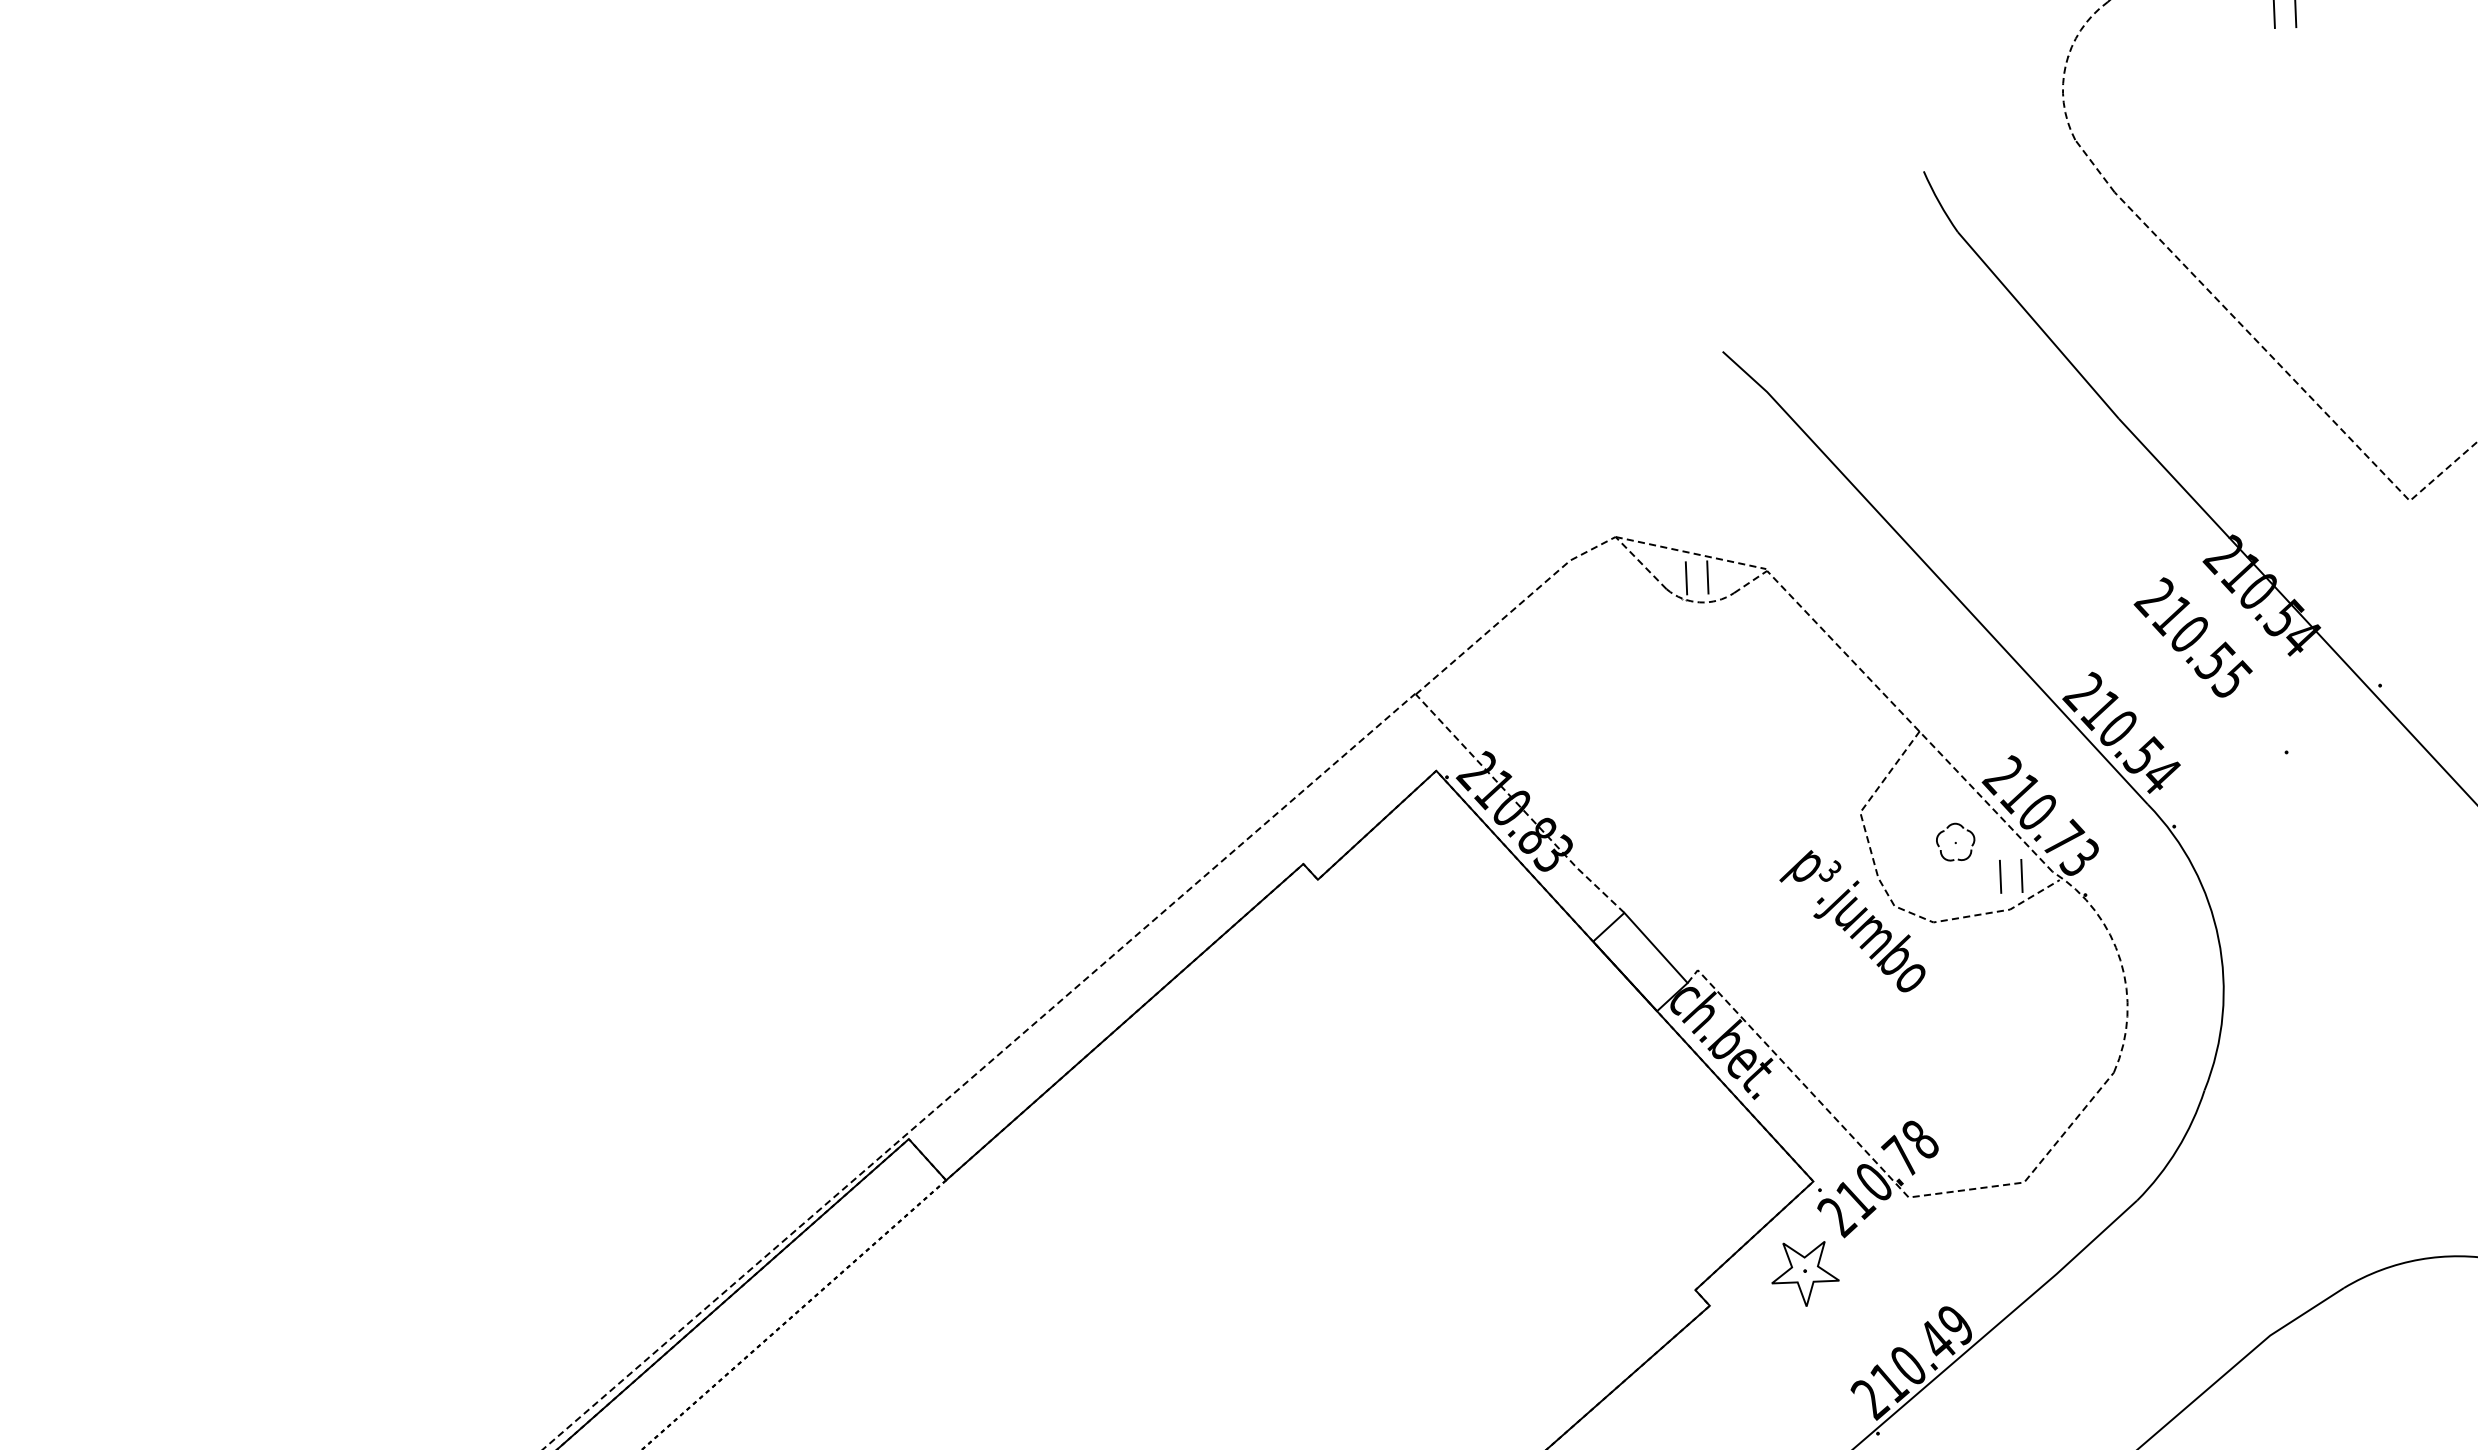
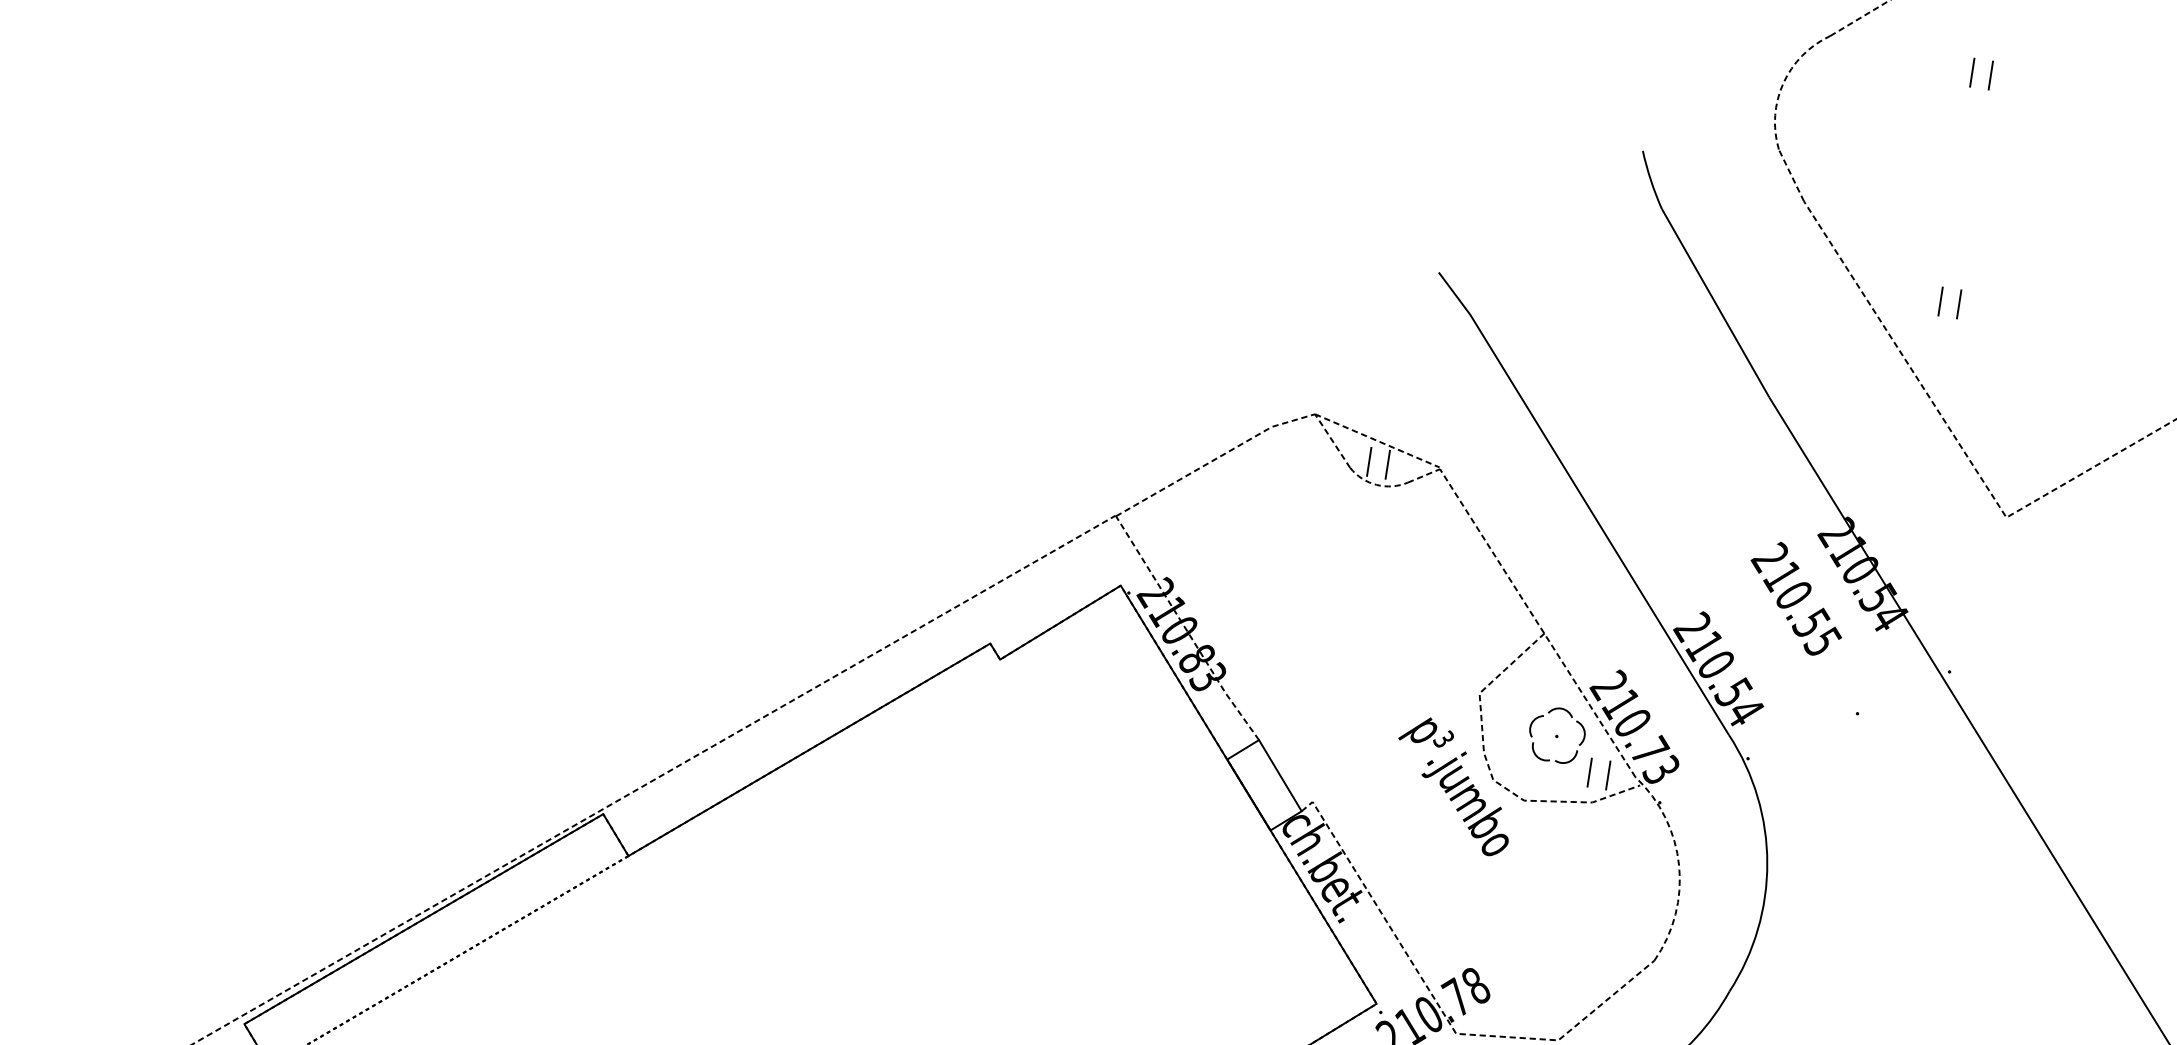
part: (2290, 277) -> (1941, 304), added
part: (1955, 841) -> (1556, 734), size x1.67

